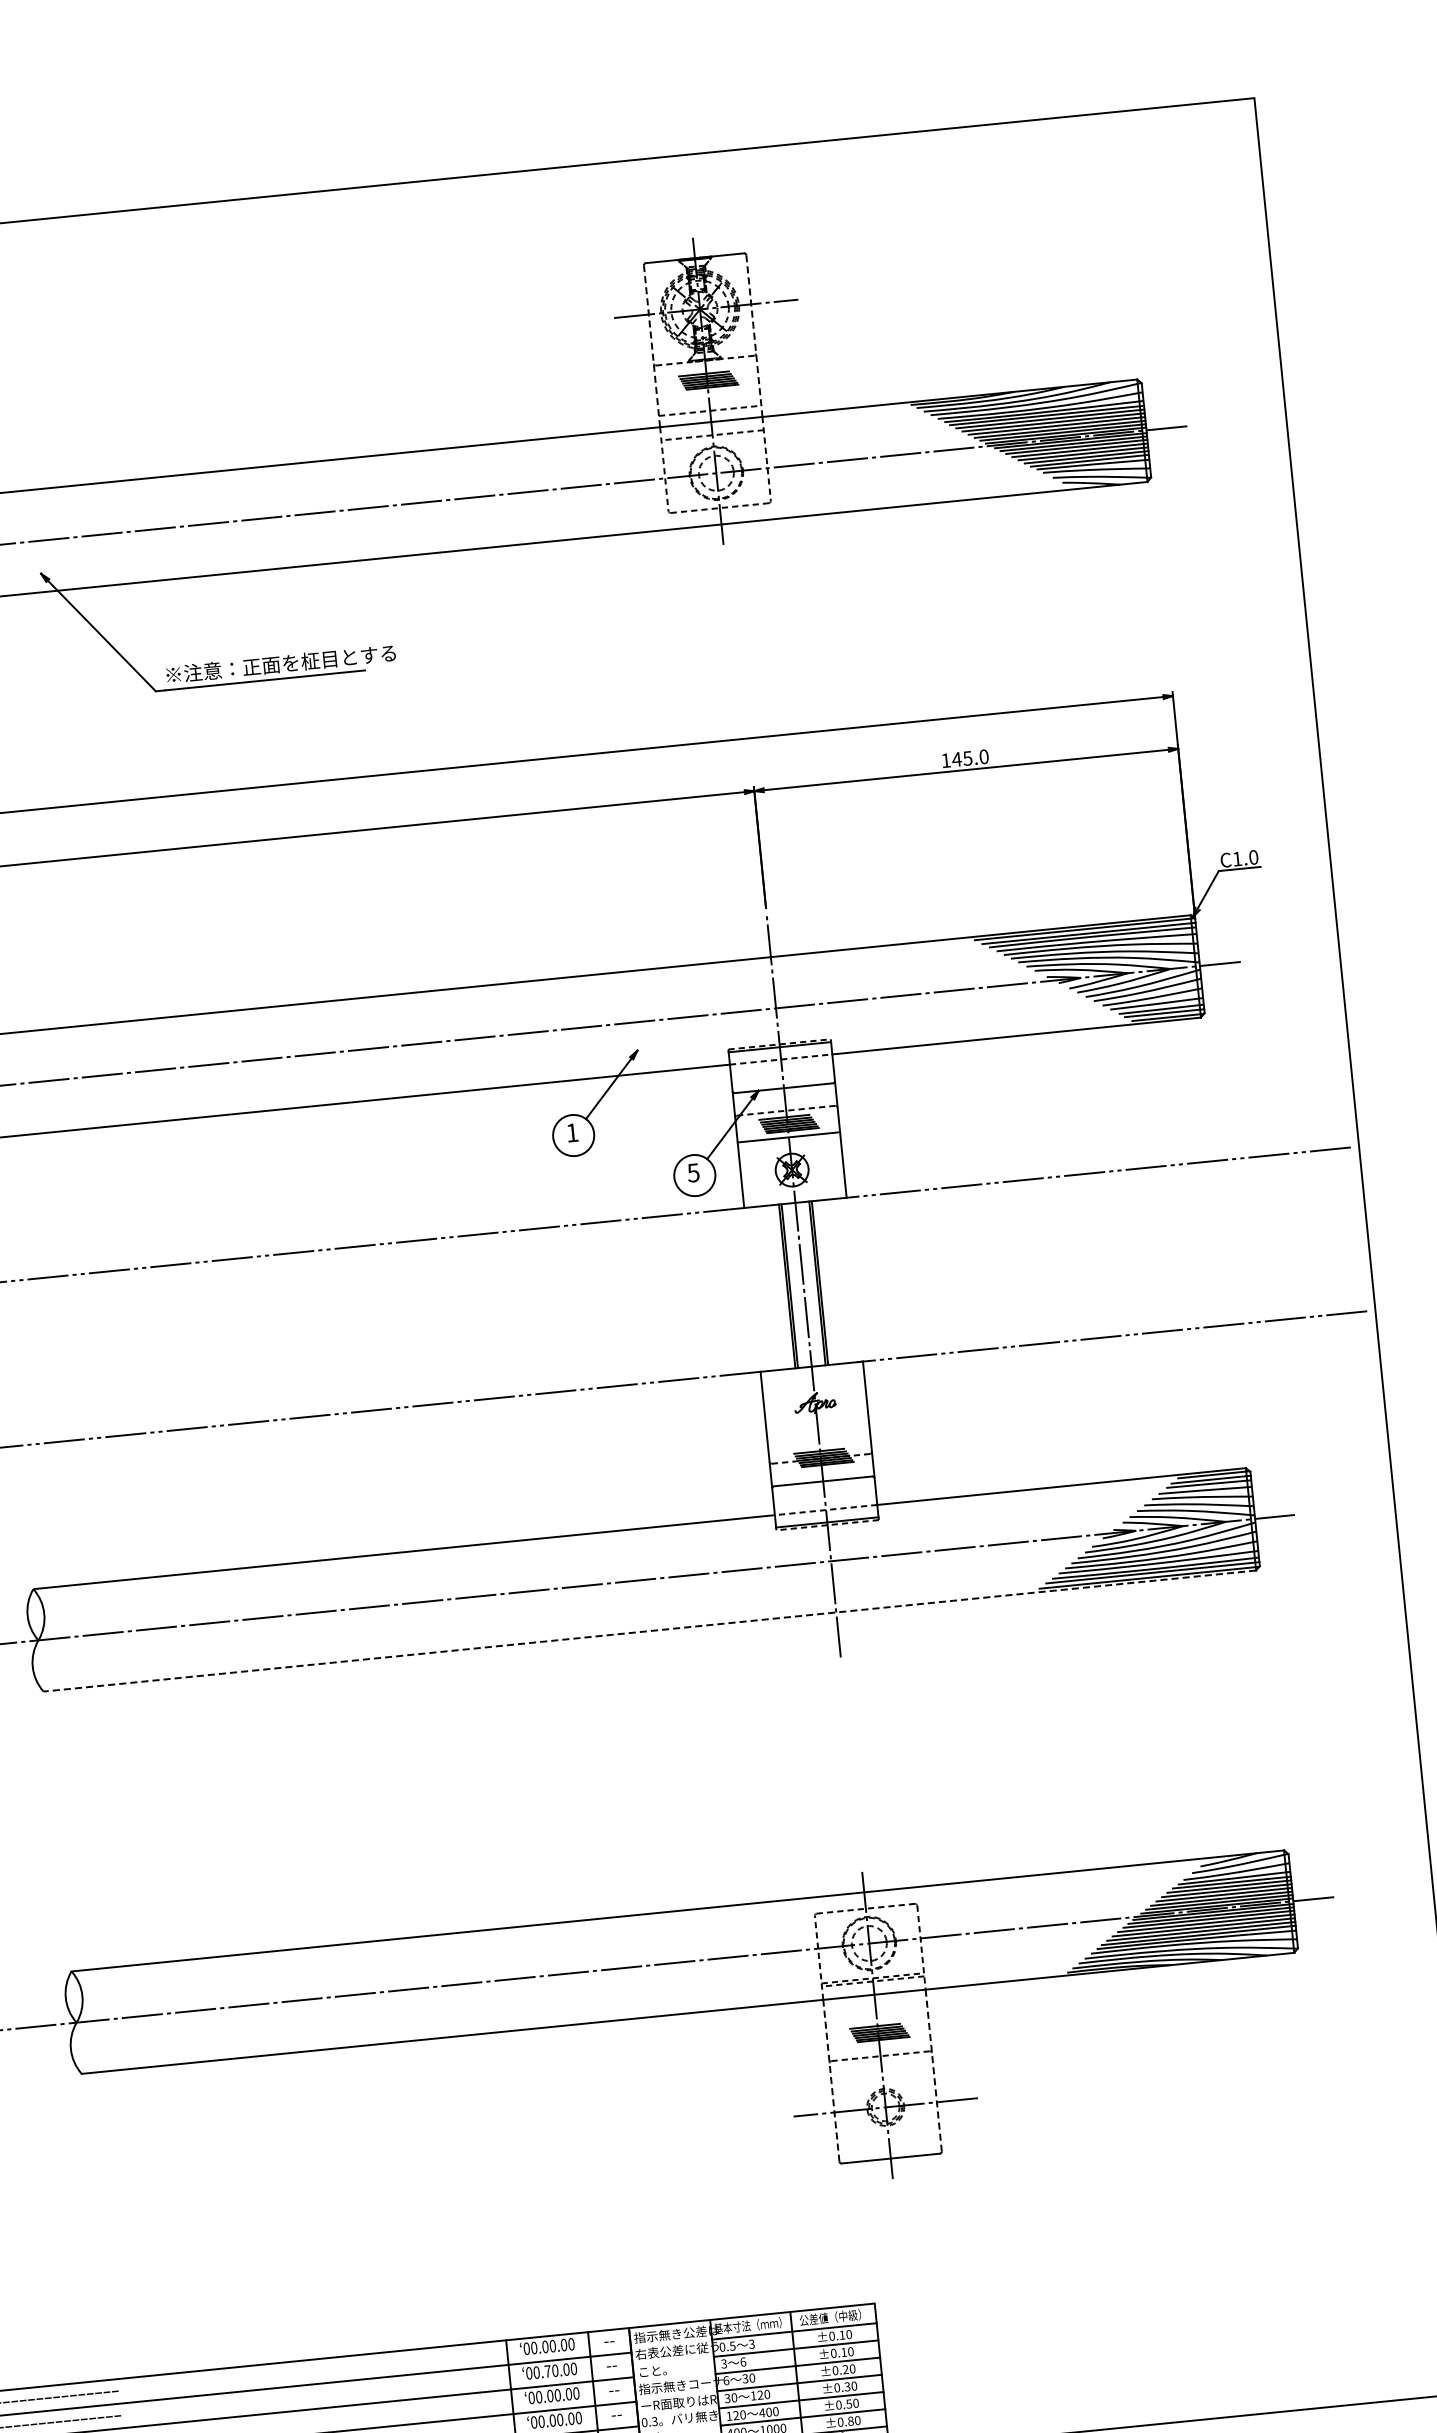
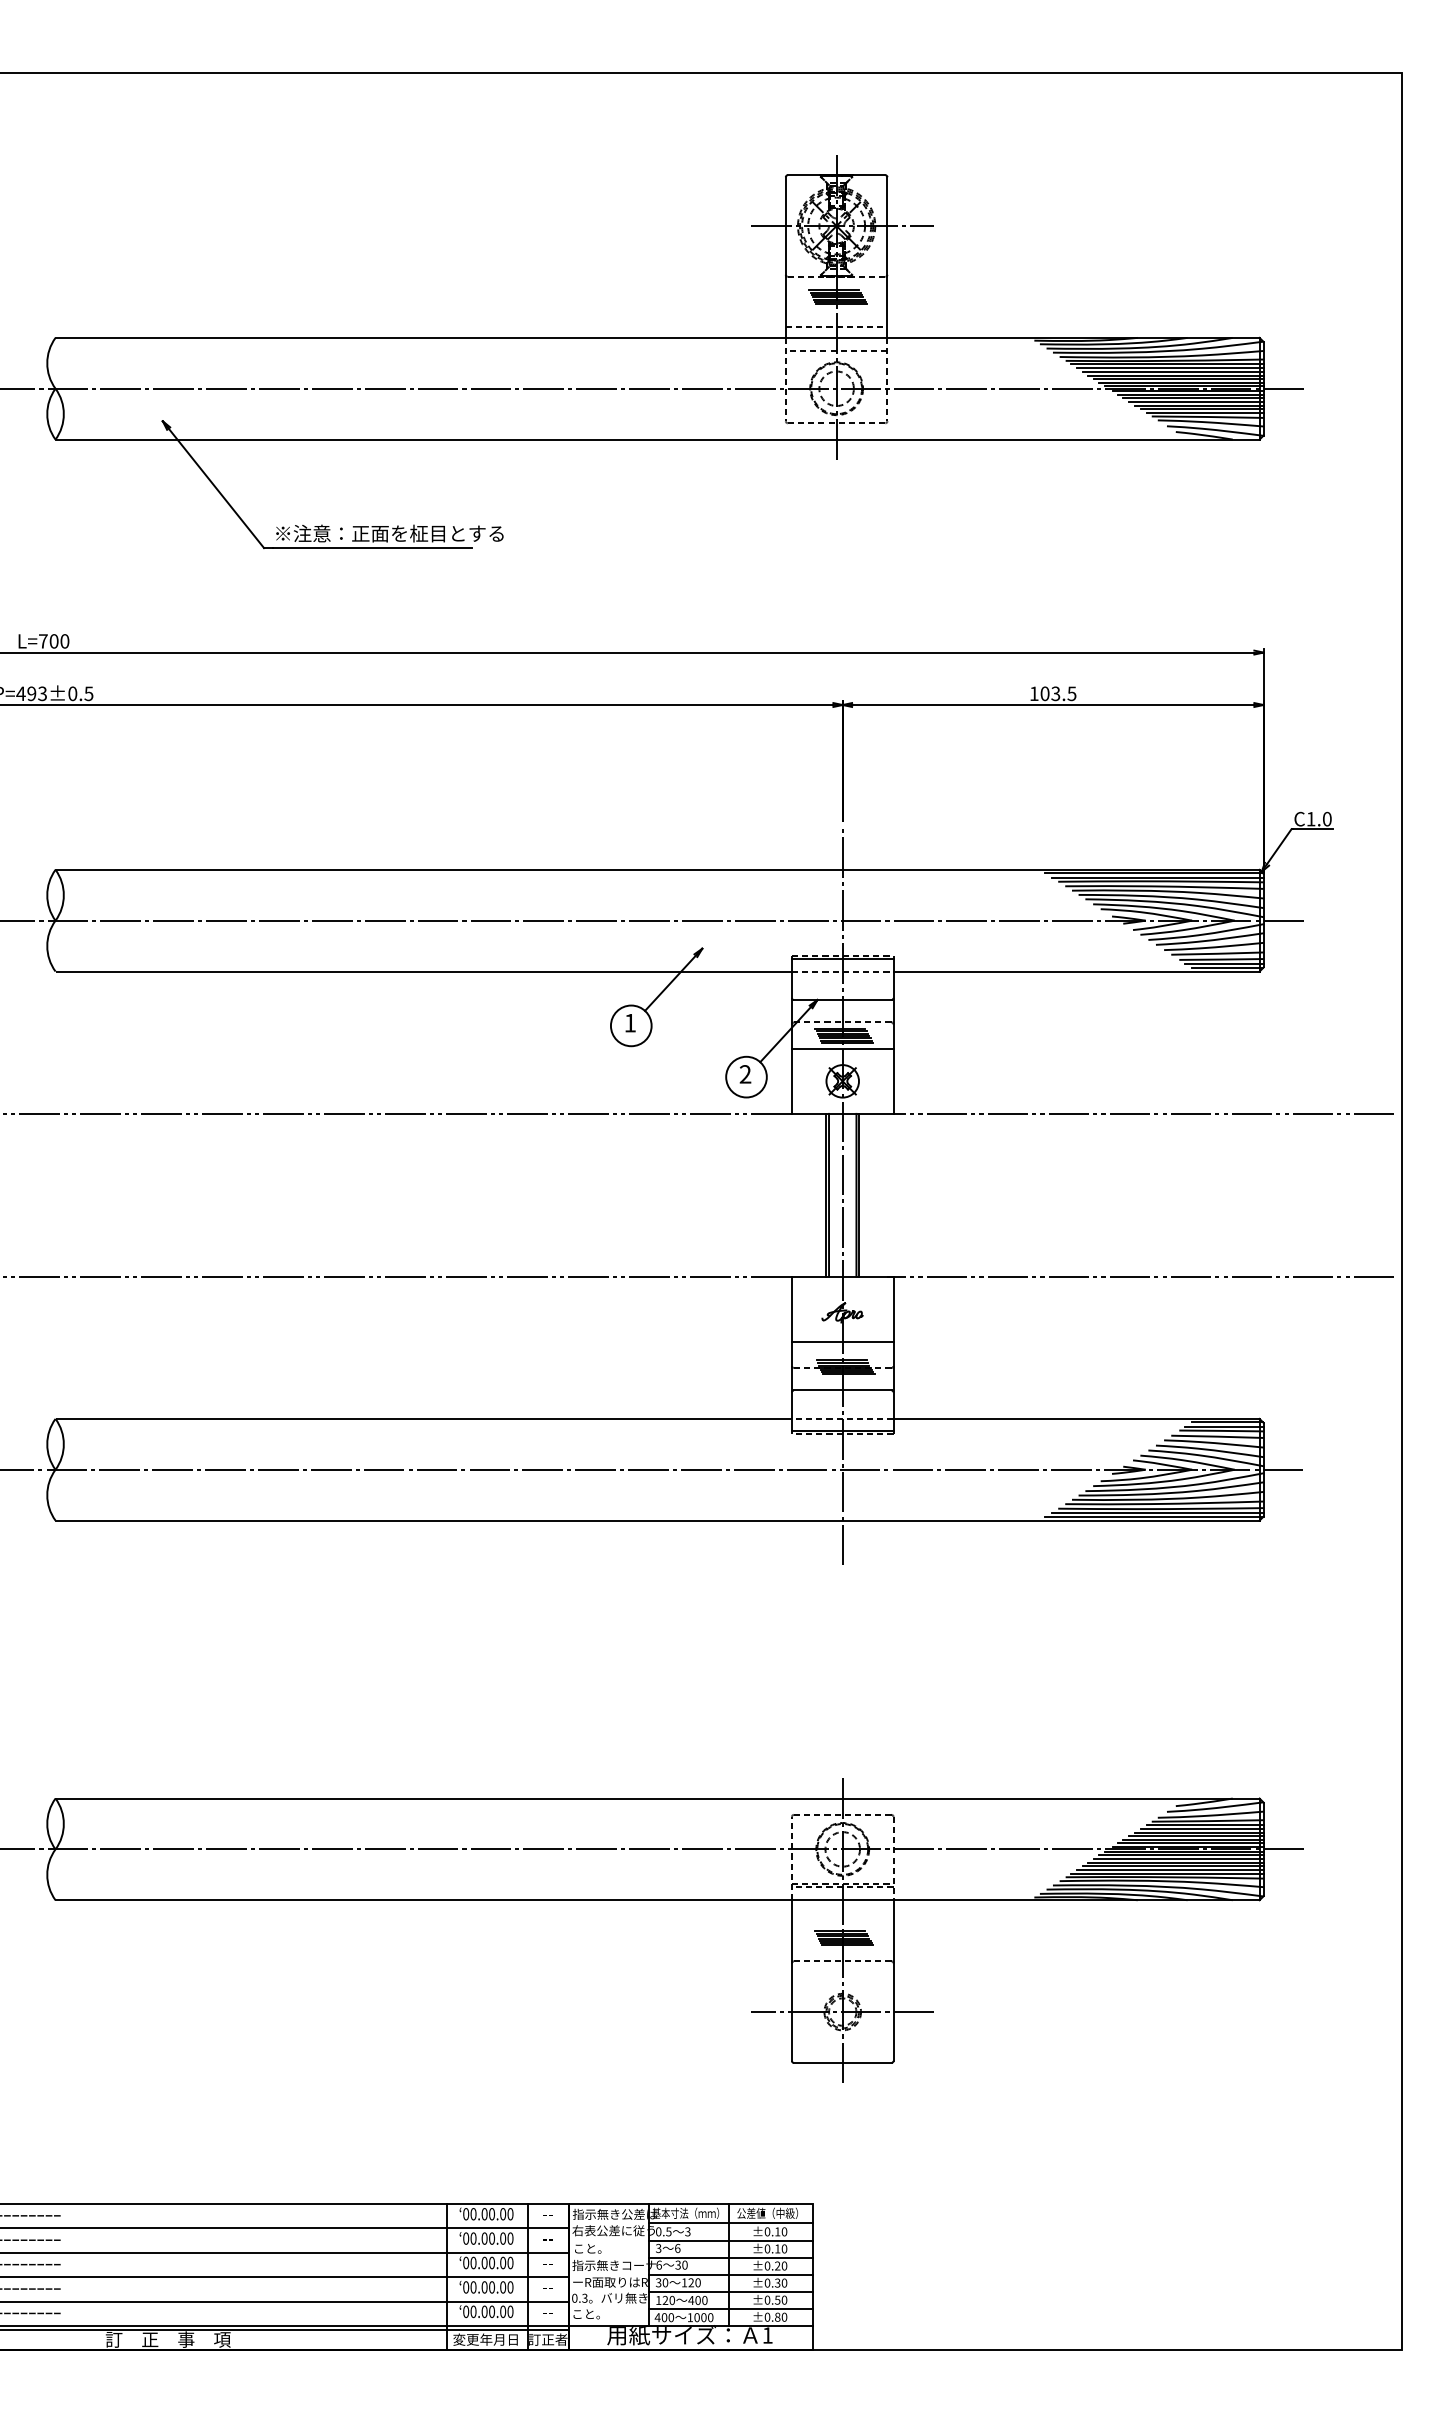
line: (754, 337) -> (887, 258), dashed -> solid
line: (651, 346) -> (785, 257), dashed -> solid
text: (970, 757) -> (1058, 693), 145.0 -> 103.5
text: (693, 1173) -> (745, 1074), 5 -> 2
line: (818, 1432) -> (842, 1341), added
line: (649, 1630) -> (657, 1520), dashed -> solid
line: (933, 2071) -> (893, 1981), dashed -> solid
line: (830, 2080) -> (791, 1980), dashed -> solid
text: (547, 2371) -> (484, 2238), 00.70.00 -> 00.00.00

